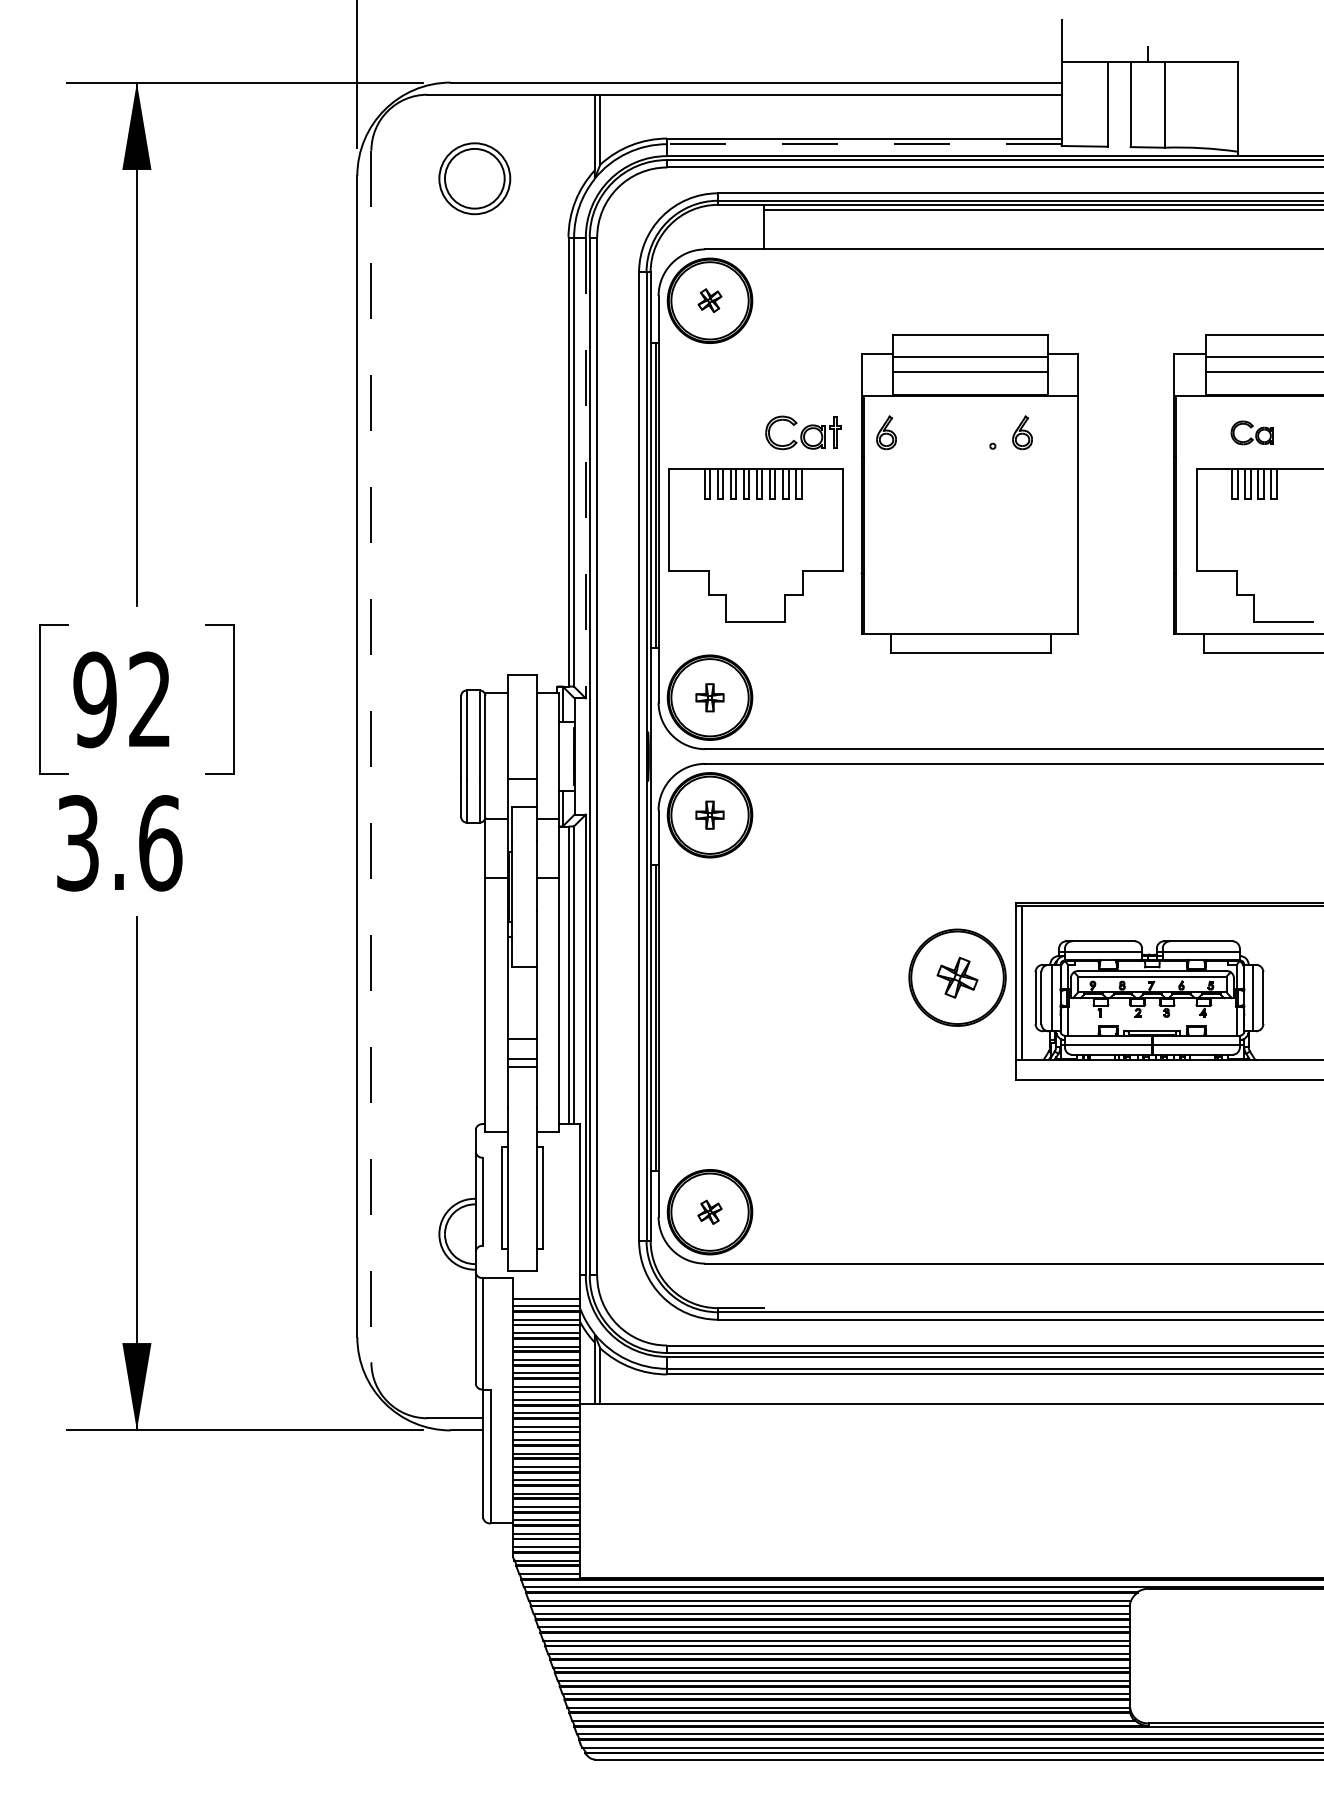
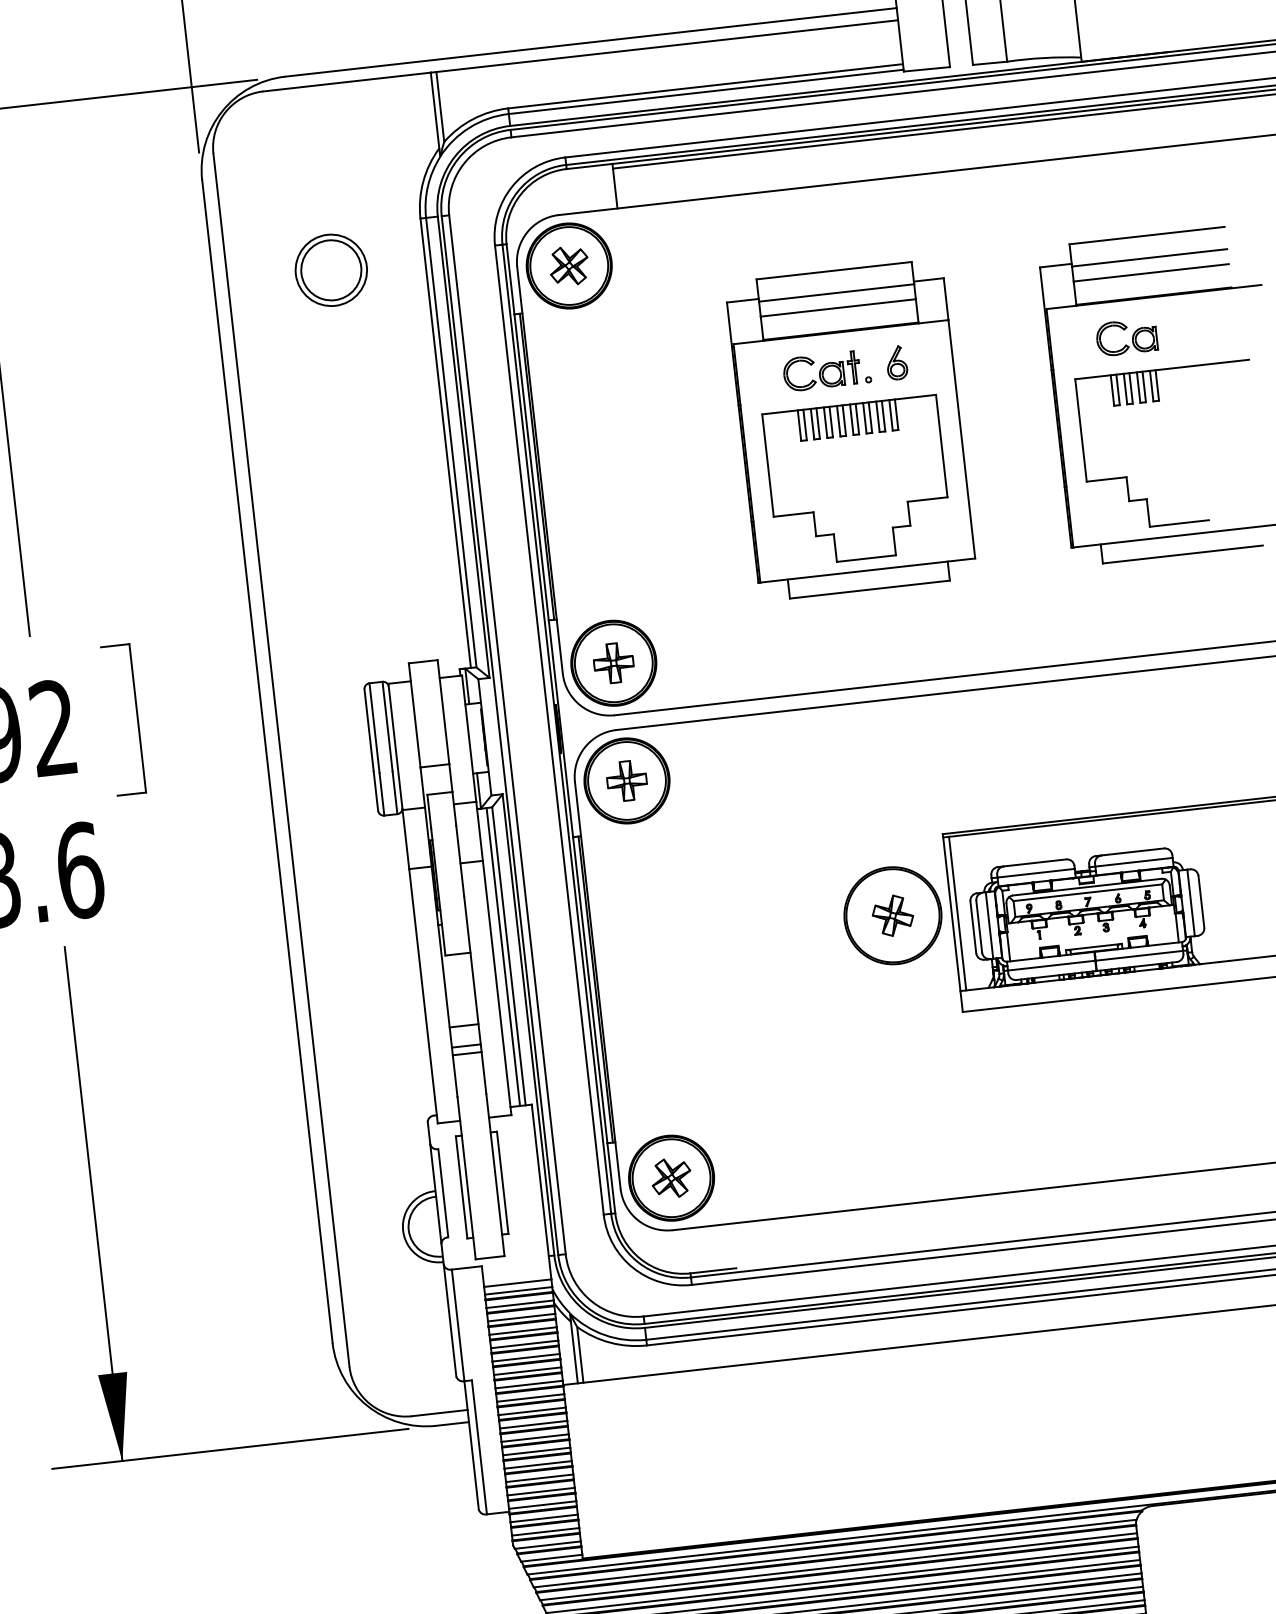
line: (863, 144) -> (705, 92), dashed -> solid
part: (474, 178) -> (330, 270), moved
part: (709, 300) -> (568, 265), size x1.67
part: (803, 432) -> (821, 371), moved
part: (886, 432) -> (760, 377), removed
part: (1251, 432) -> (1125, 337), size x1.43
line: (585, 468) -> (463, 447), dashed -> solid
part: (755, 545) -> (857, 481), moved
part: (709, 697) -> (613, 663), size x1.43
line: (371, 756) -> (281, 760), dashed -> solid
part: (709, 814) -> (626, 780), size x1.43
part: (709, 1212) -> (671, 1178), size x1.67

